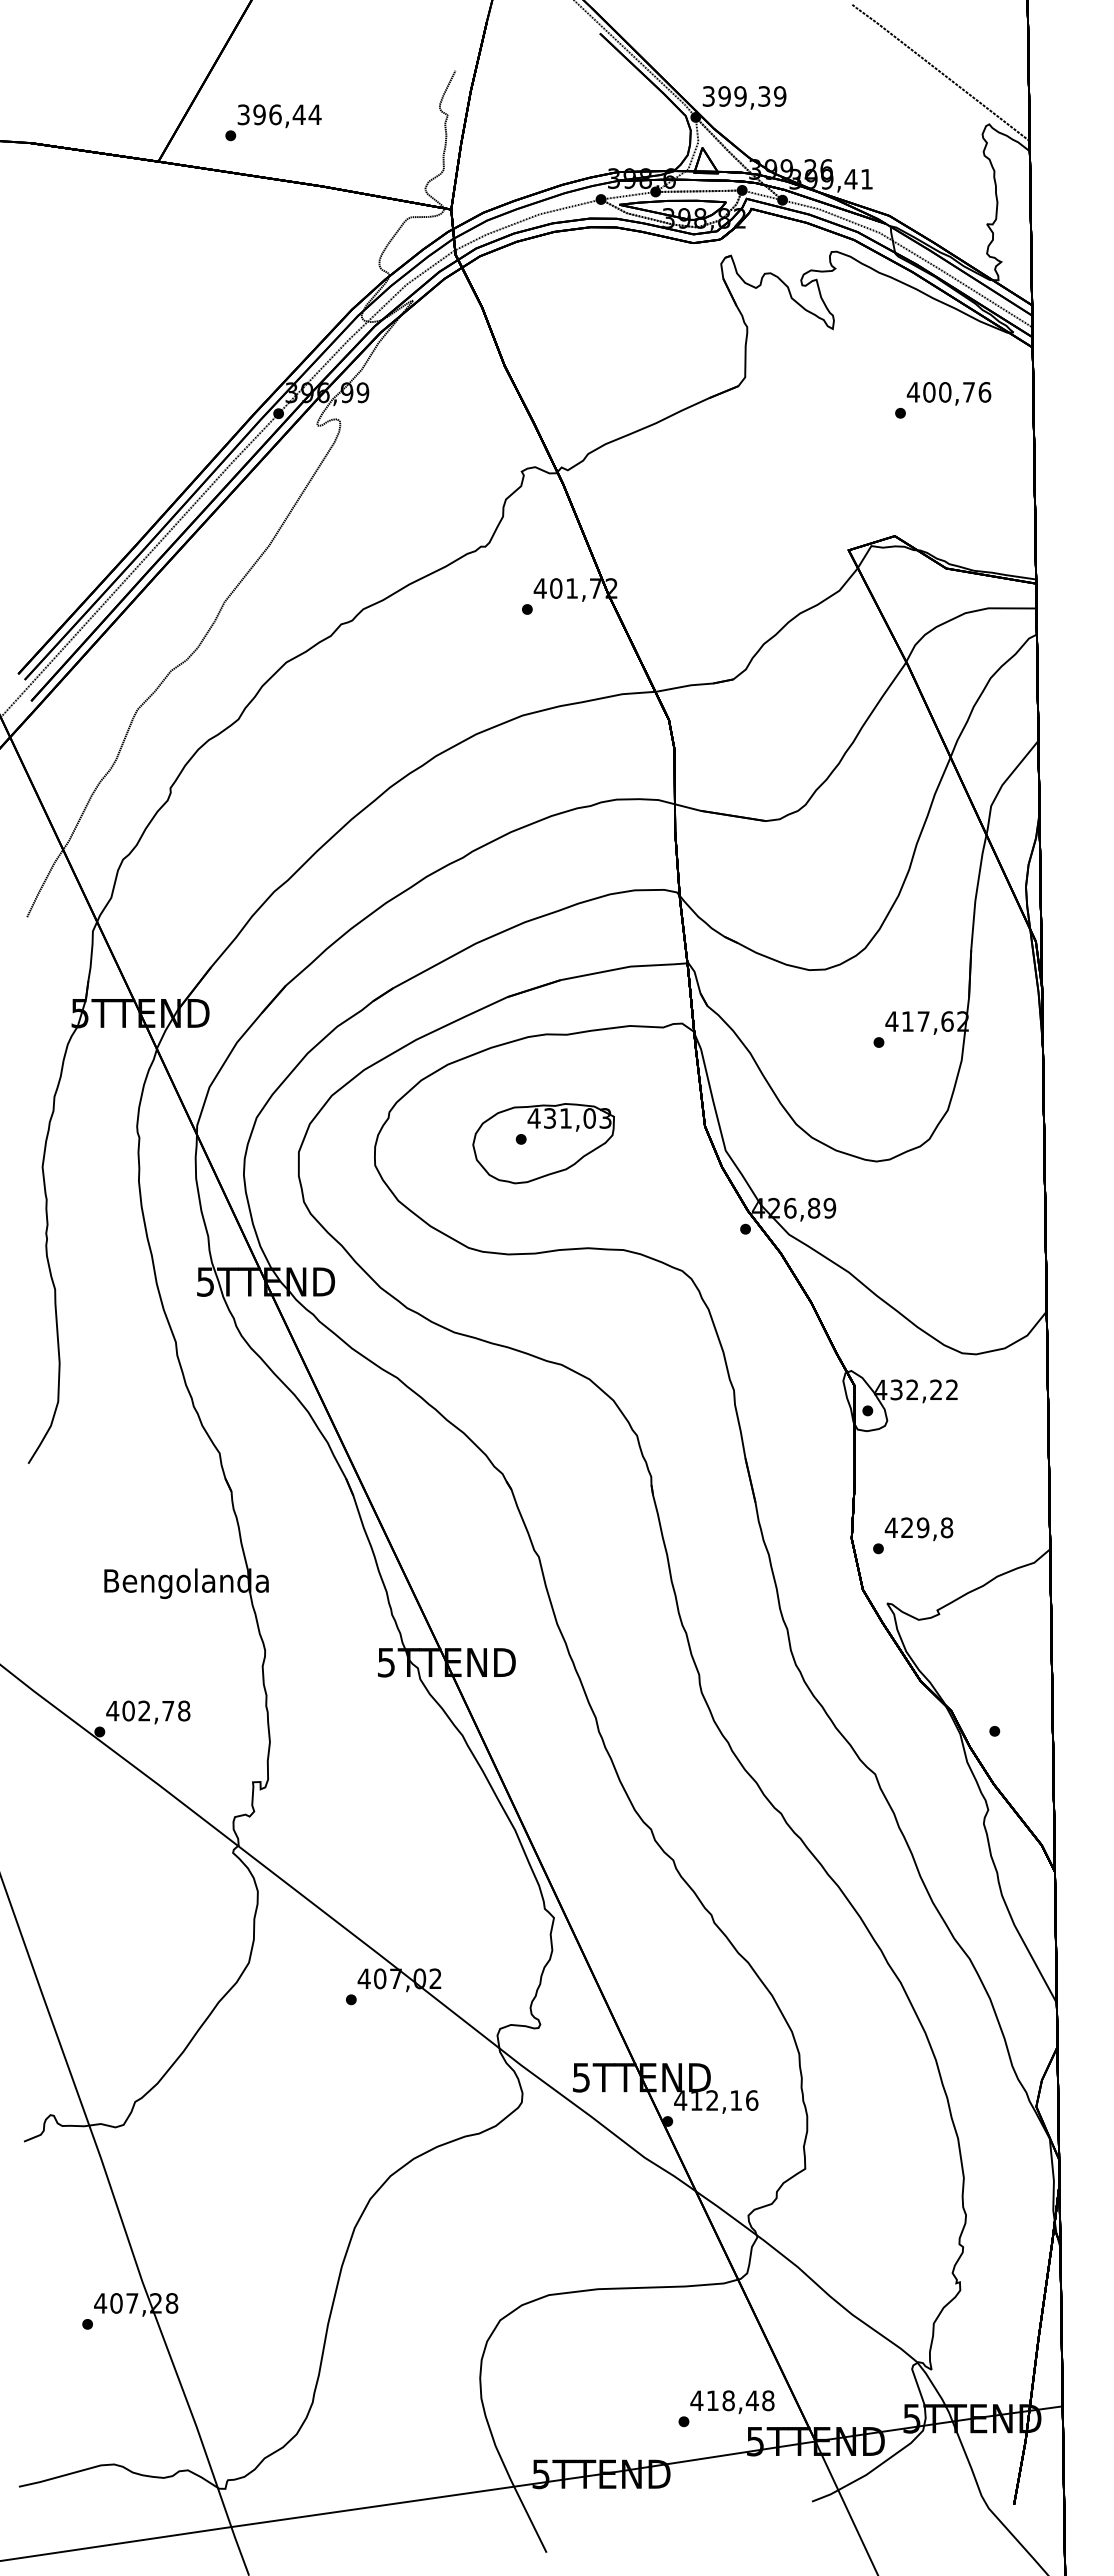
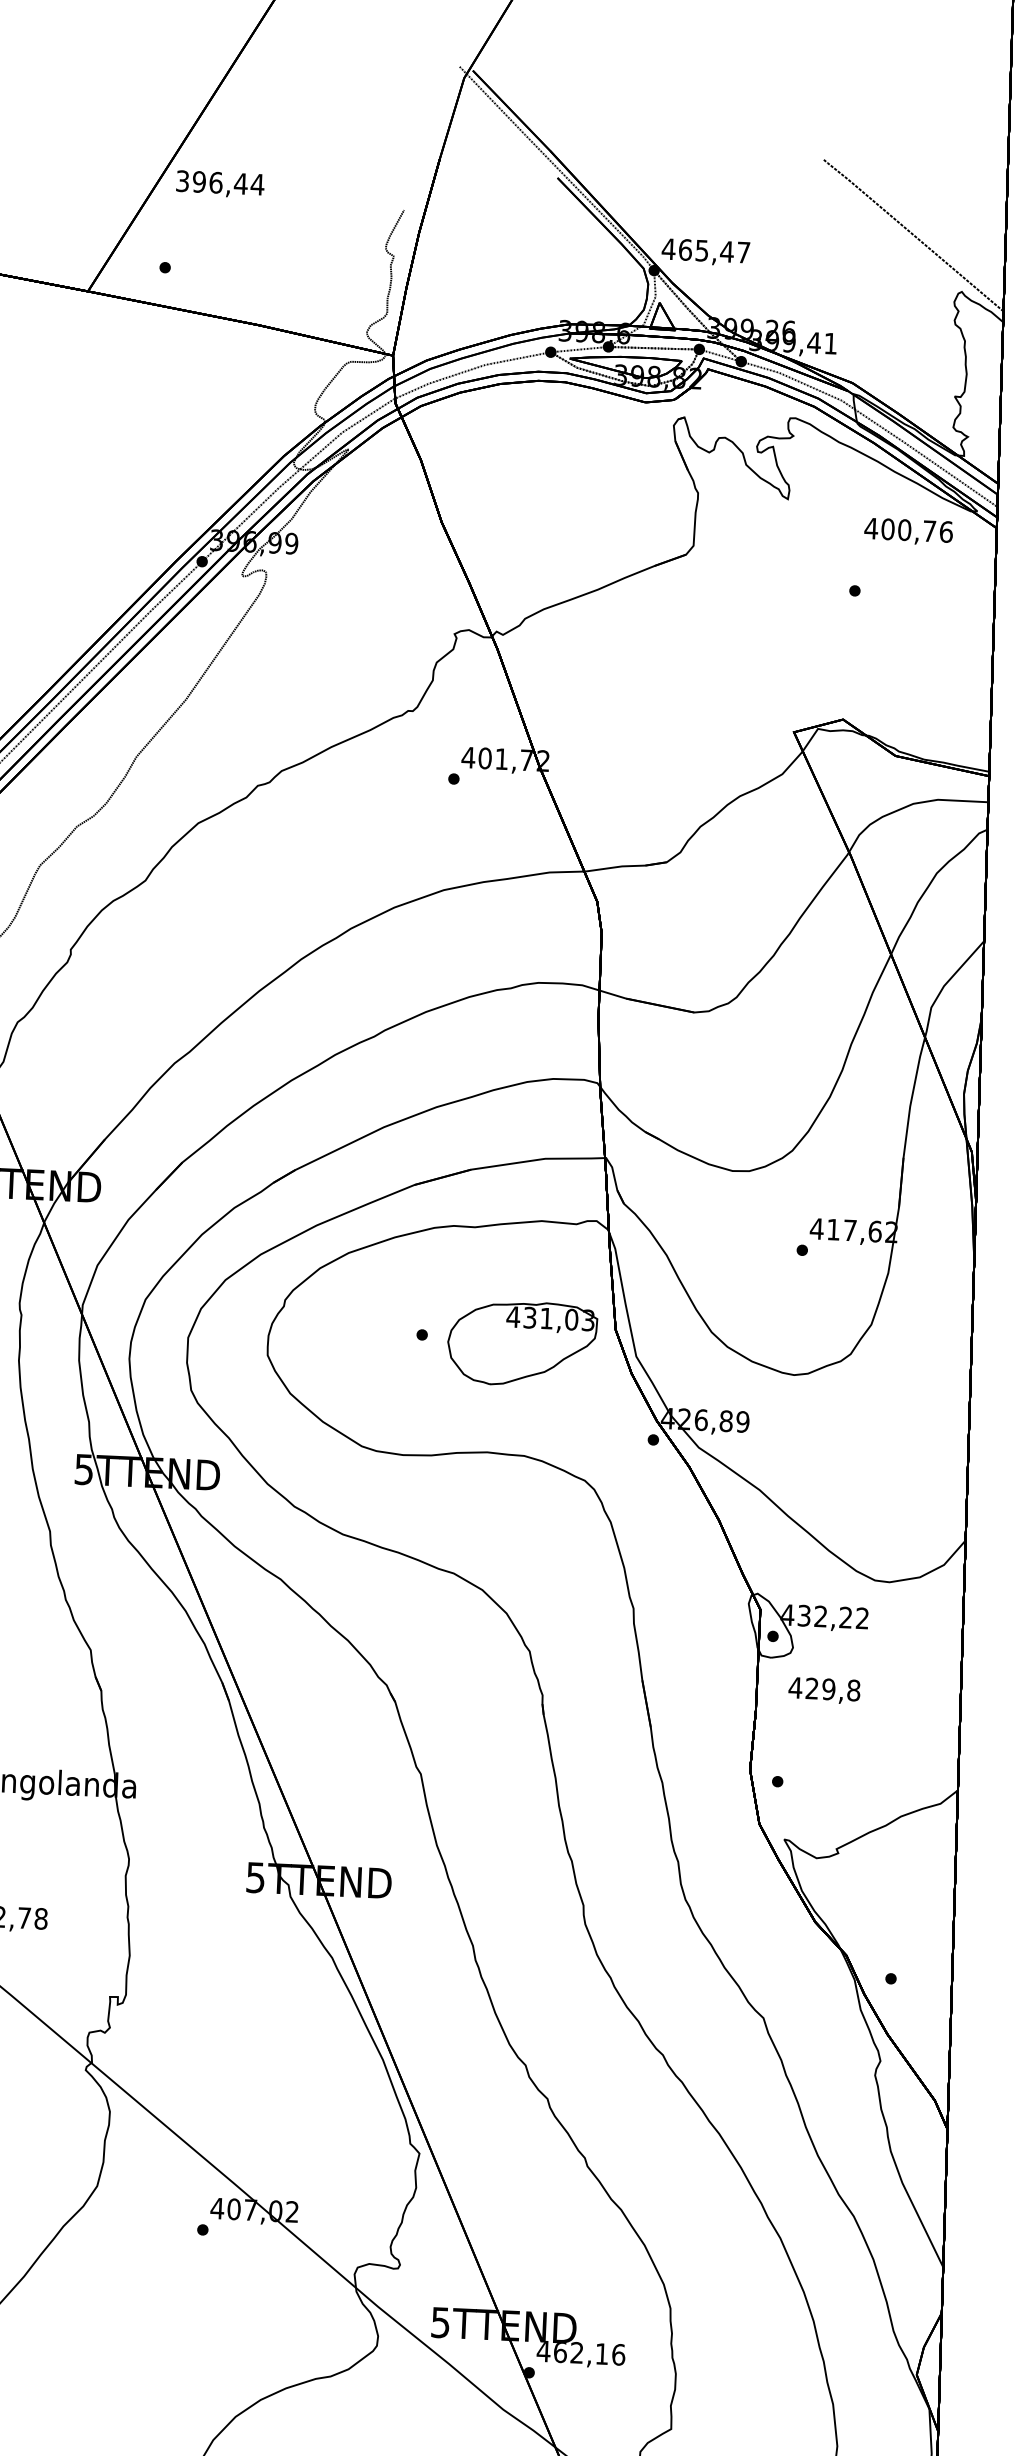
text: (744, 96) -> (706, 250), 399,39 -> 465,47
text: (279, 116) -> (220, 184), moved
text: (948, 393) -> (908, 531), moved
part: (543, 1143) -> (522, 1343), moved
text: (918, 1529) -> (823, 1690), moved
text: (696, 2100) -> (560, 2352), 412,16 -> 462,16

